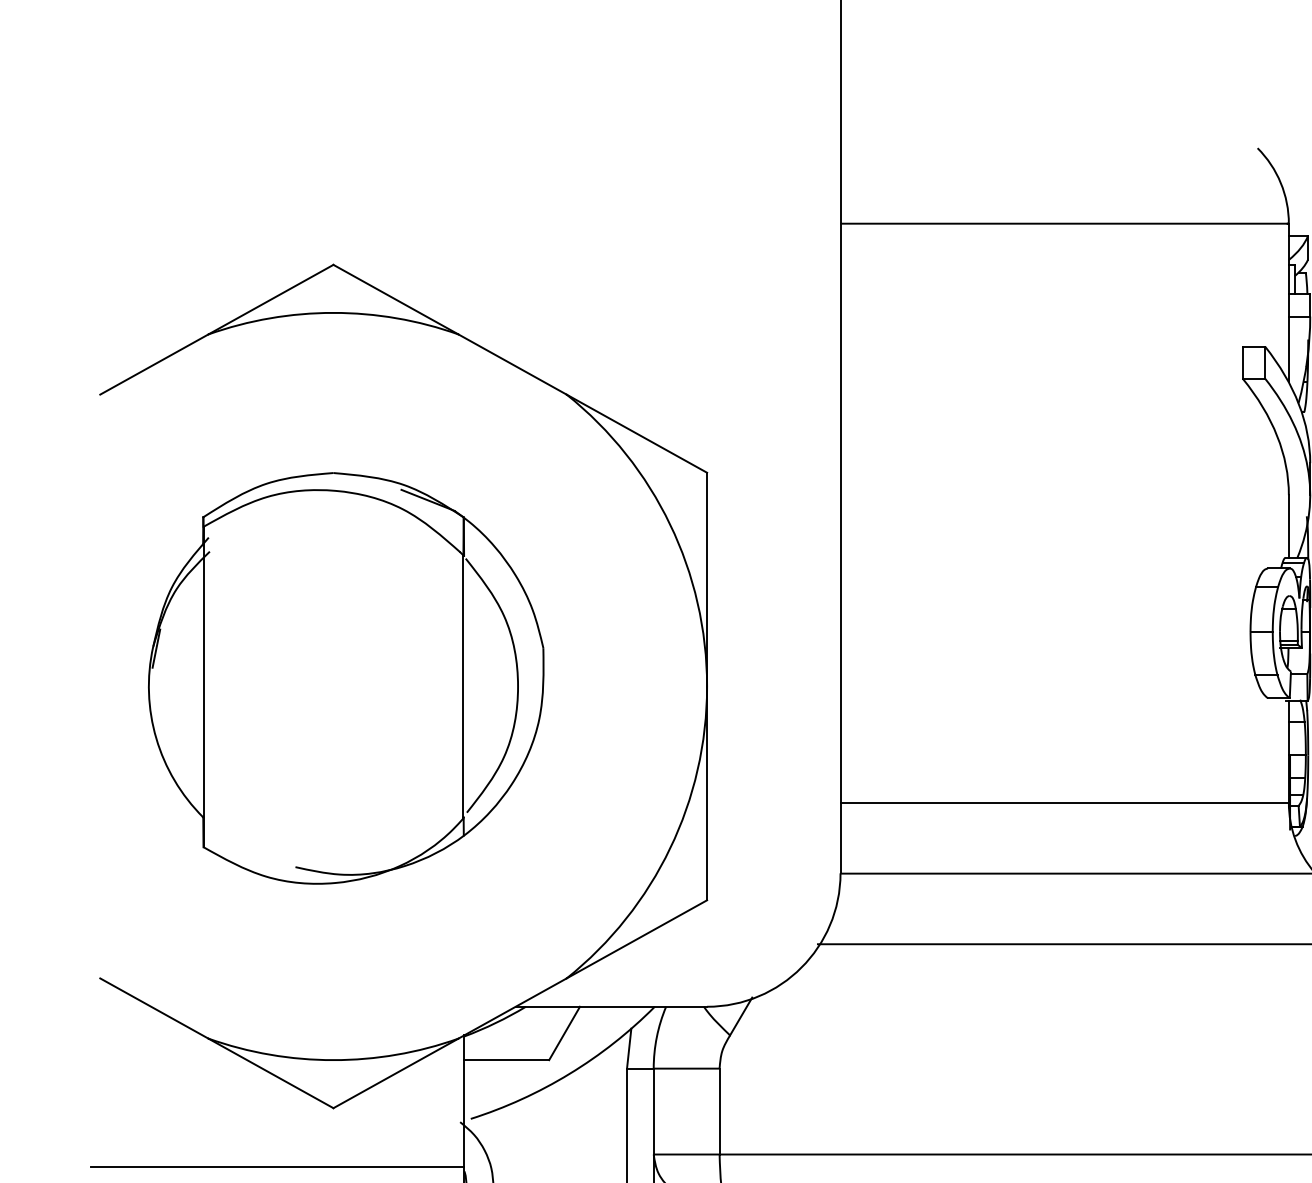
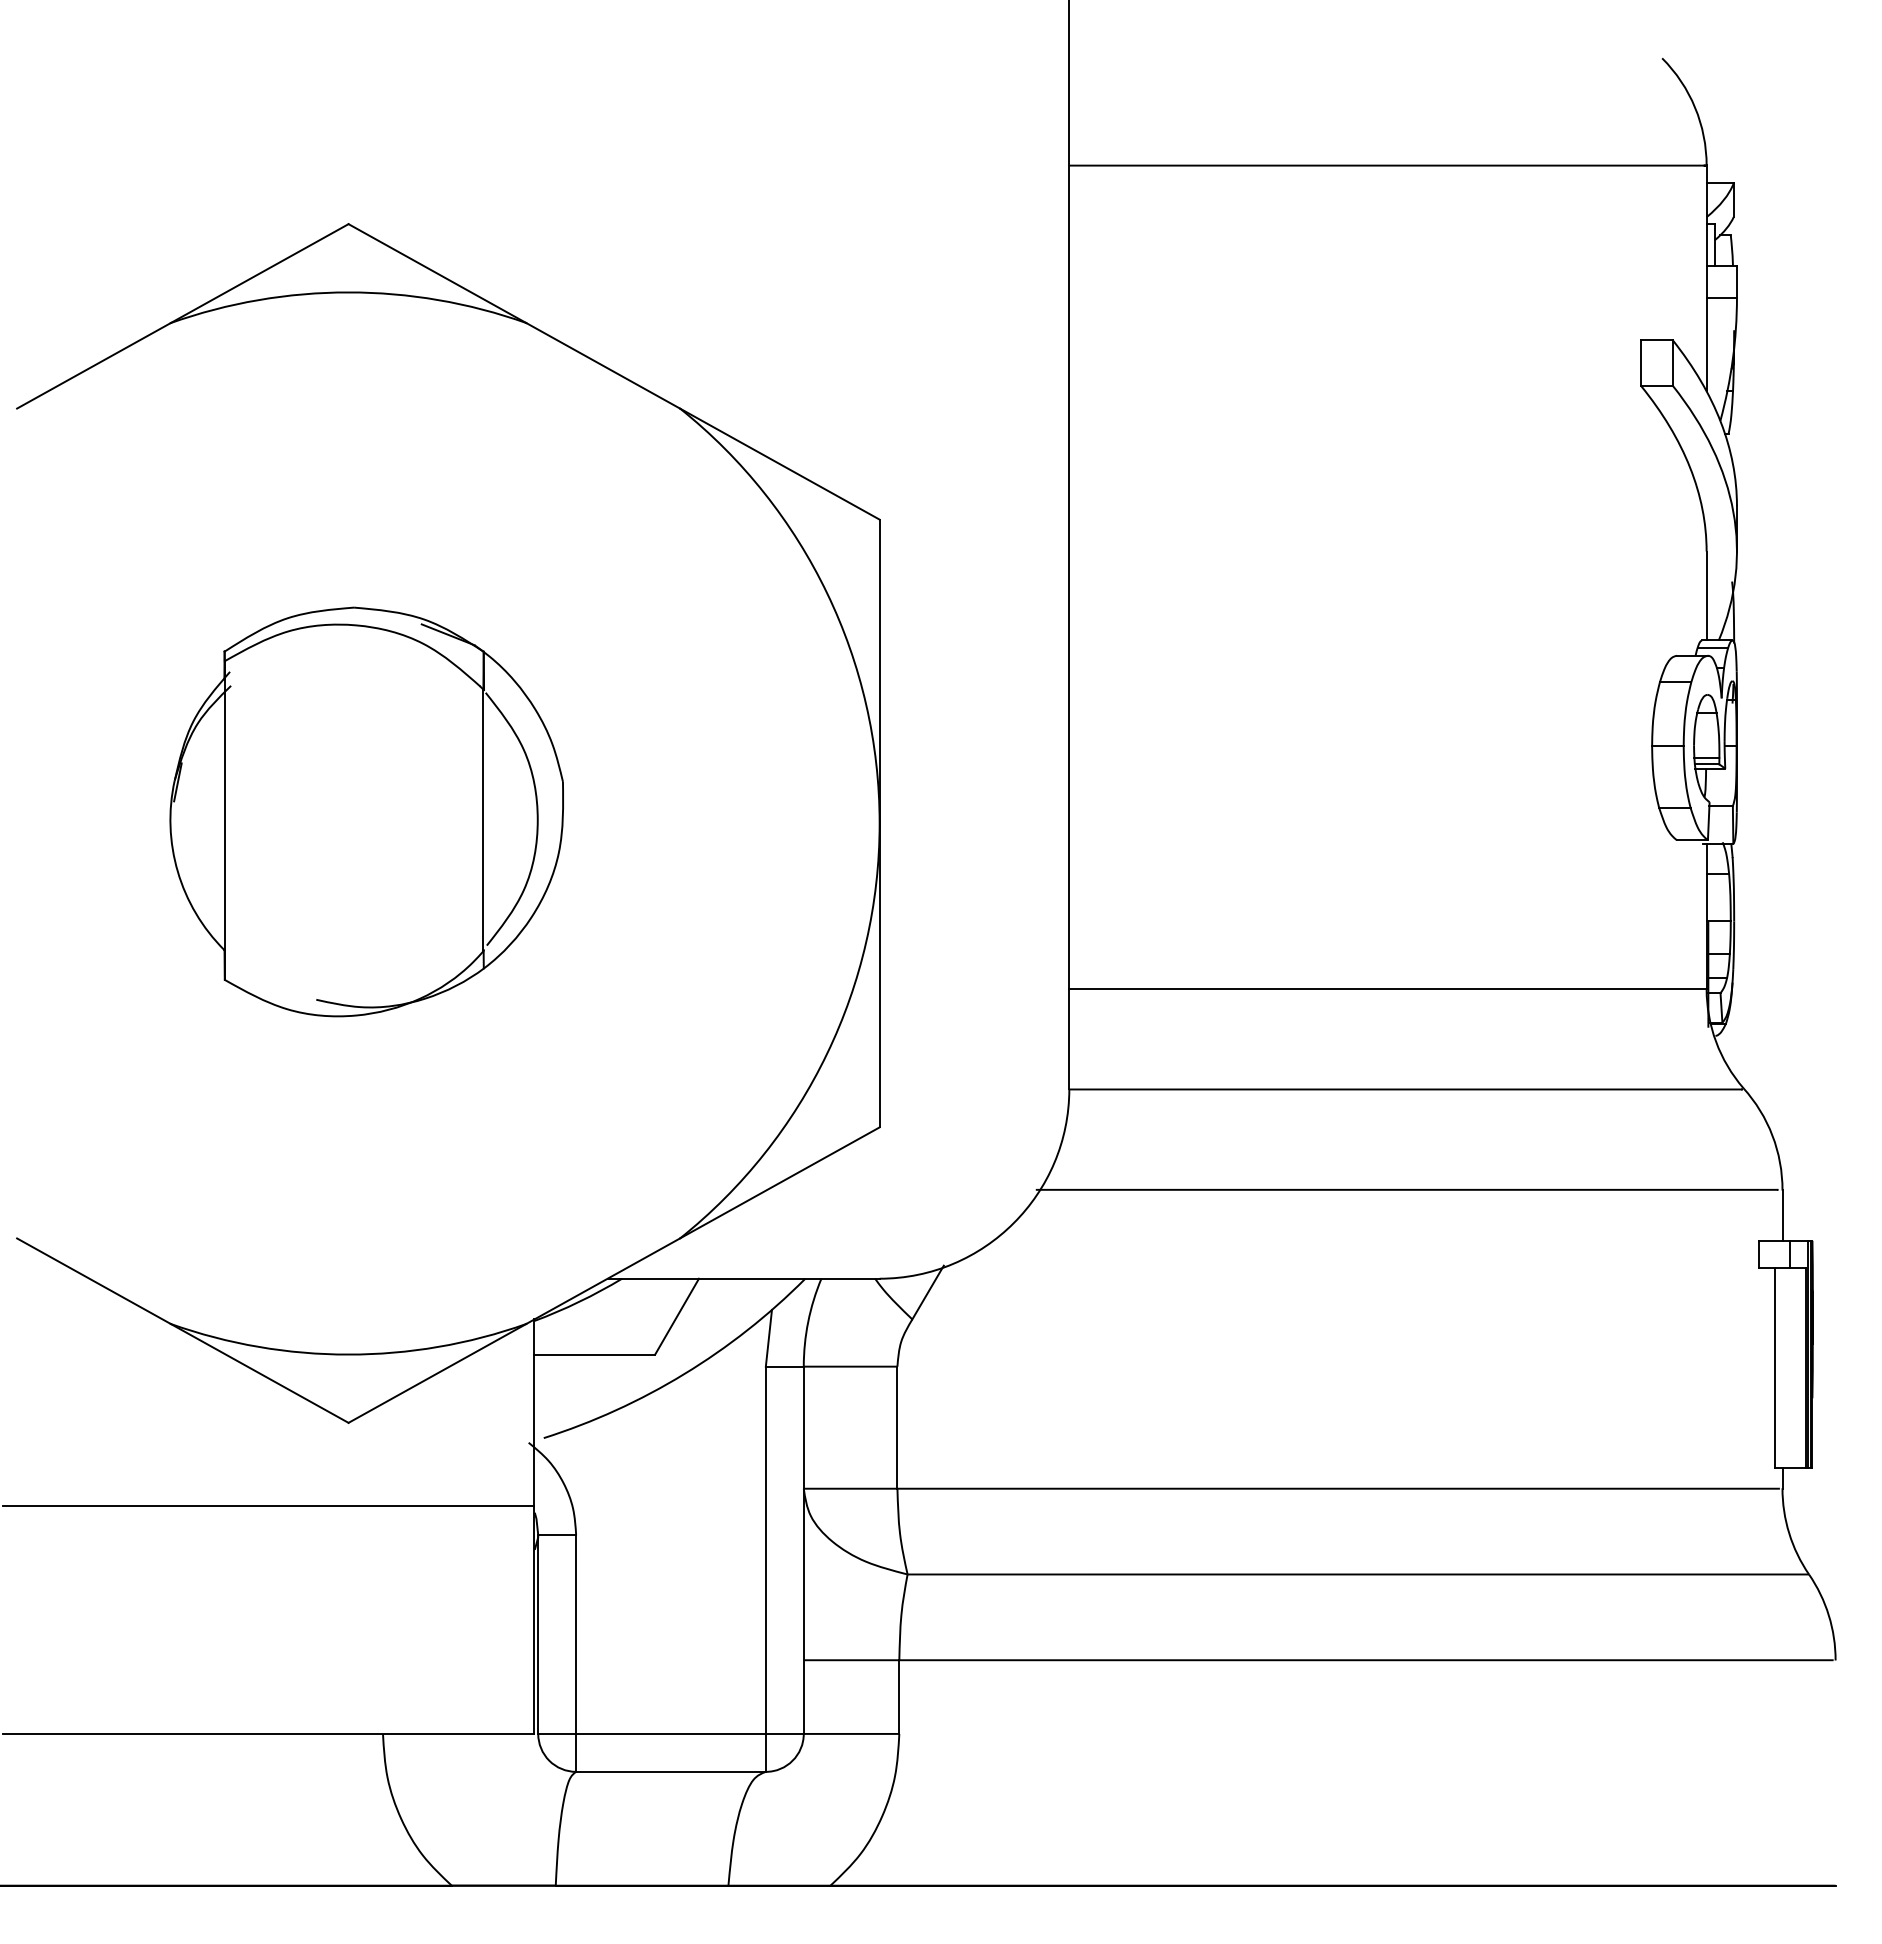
part: (346, 678) -> (366, 811), size x0.7

